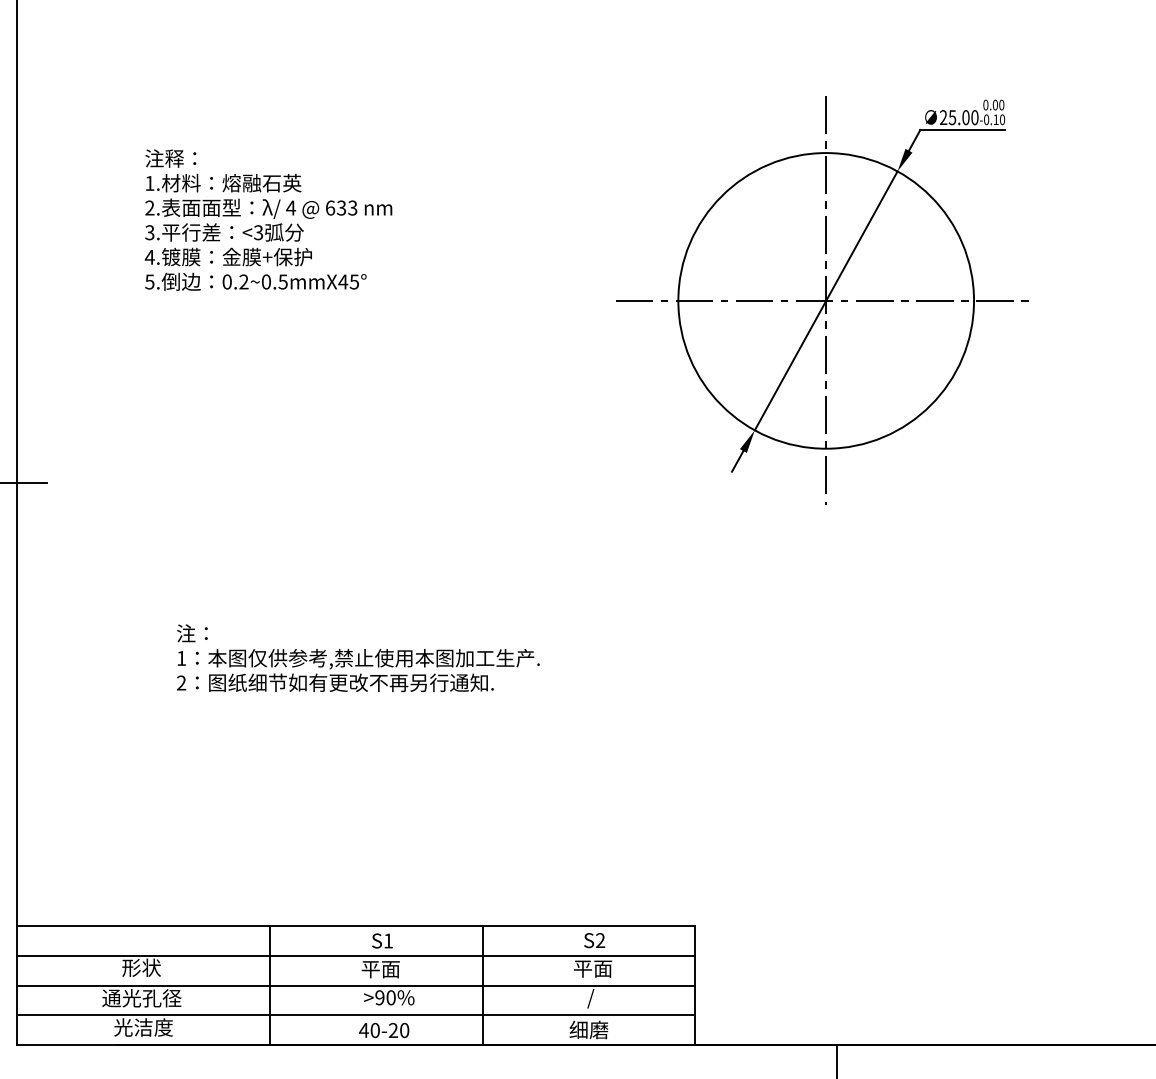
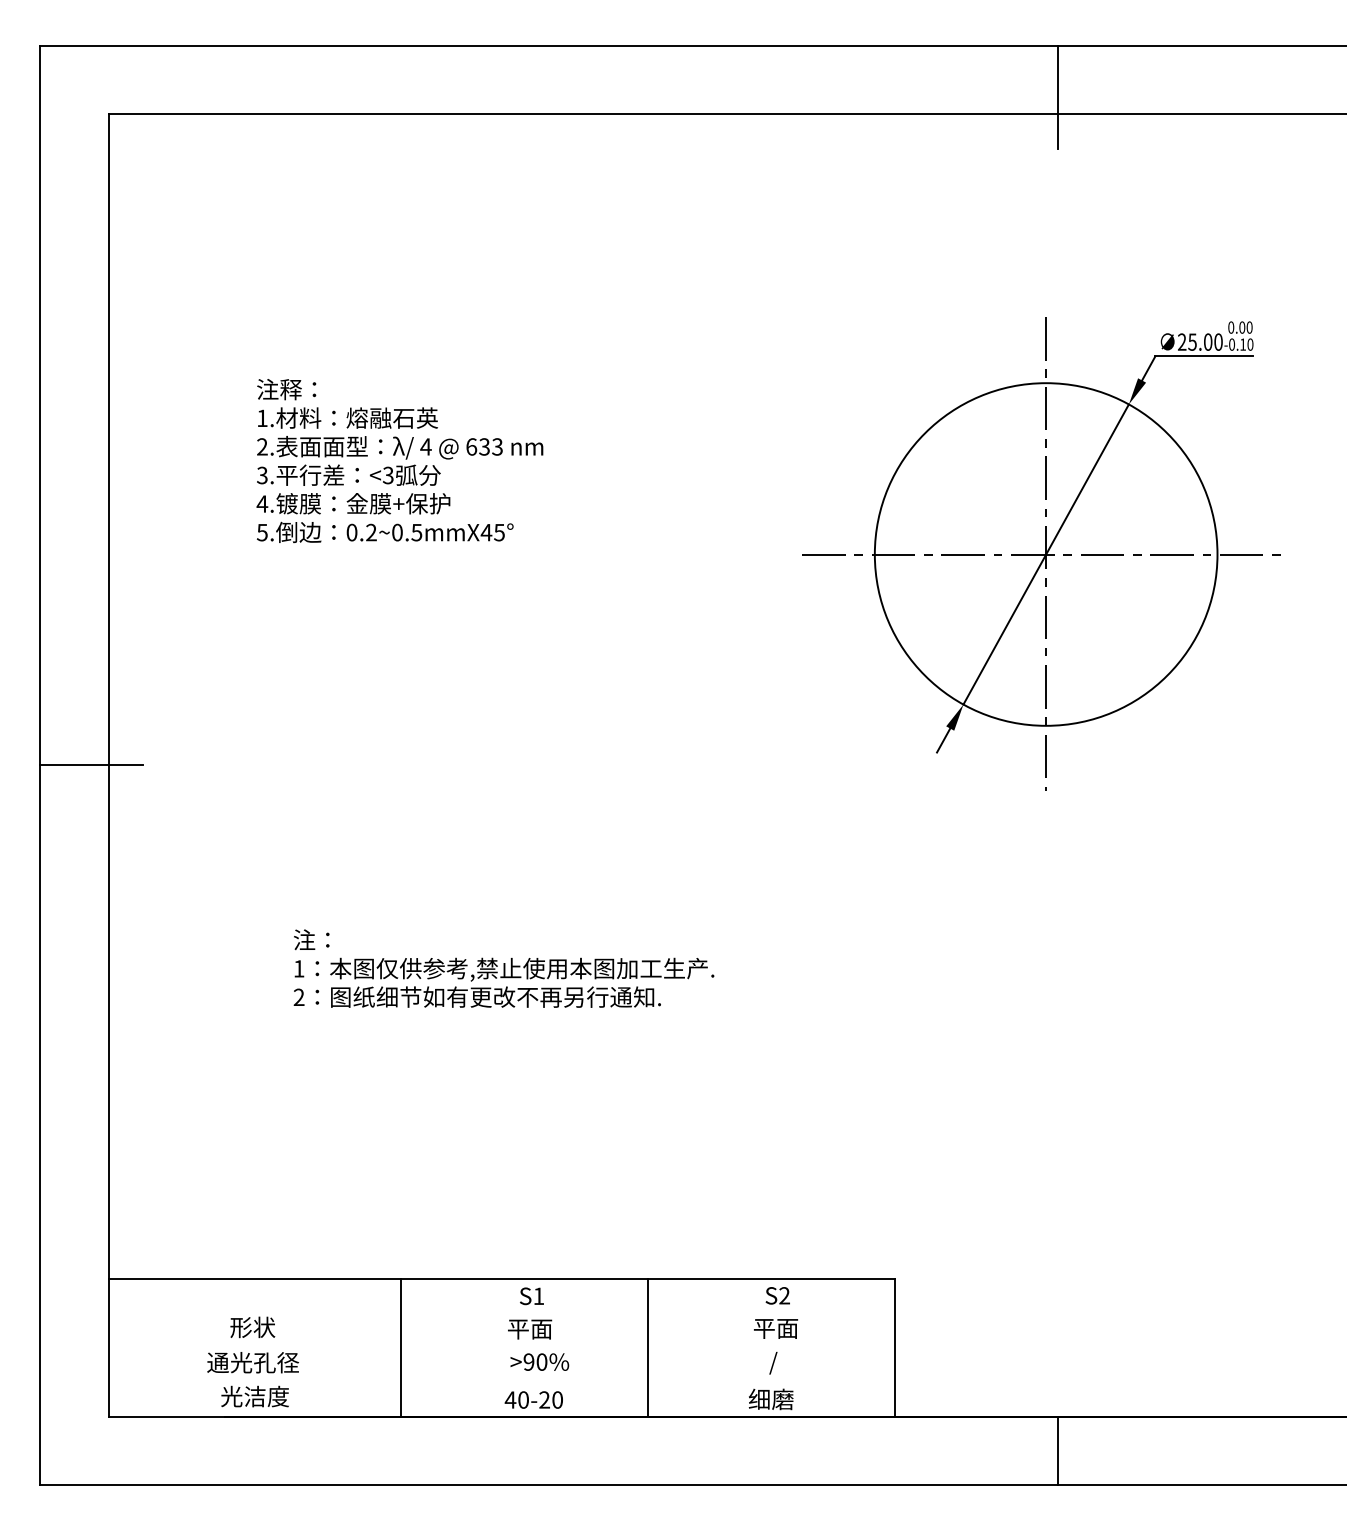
line: (356, 955) -> (501, 1313), removed
line: (356, 986) -> (501, 1348), removed
line: (356, 1015) -> (501, 1382), removed

